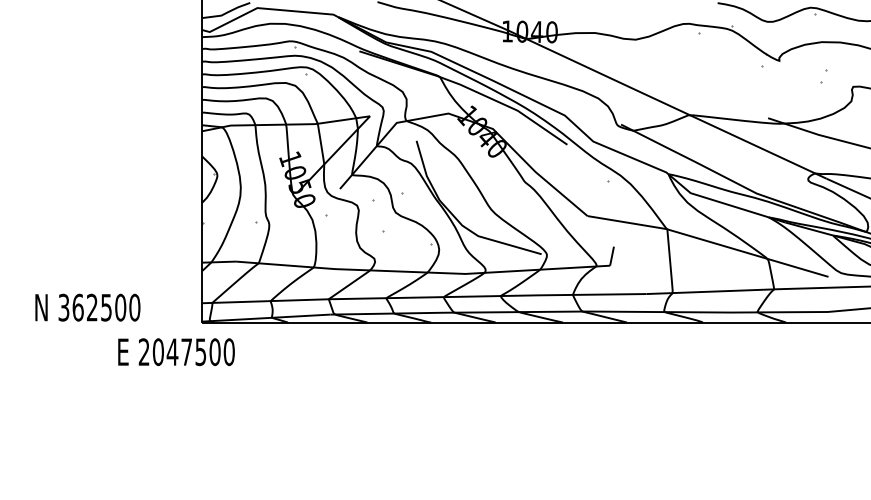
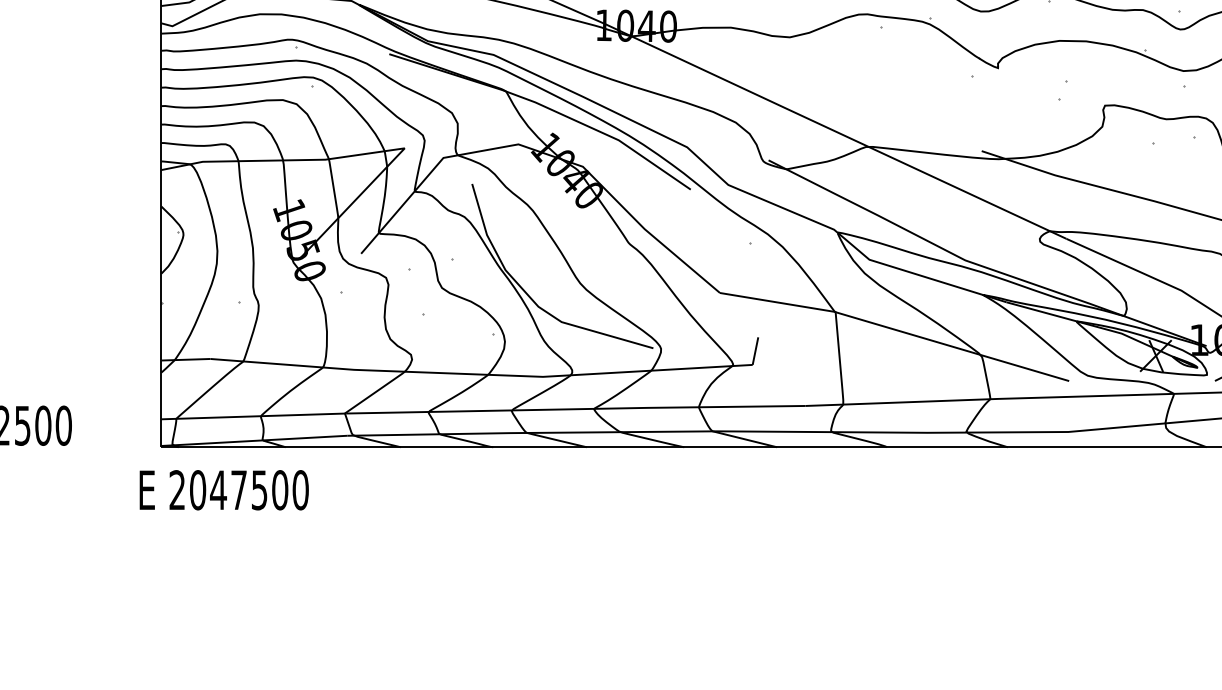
text: (176, 352) -> (224, 490), moved

